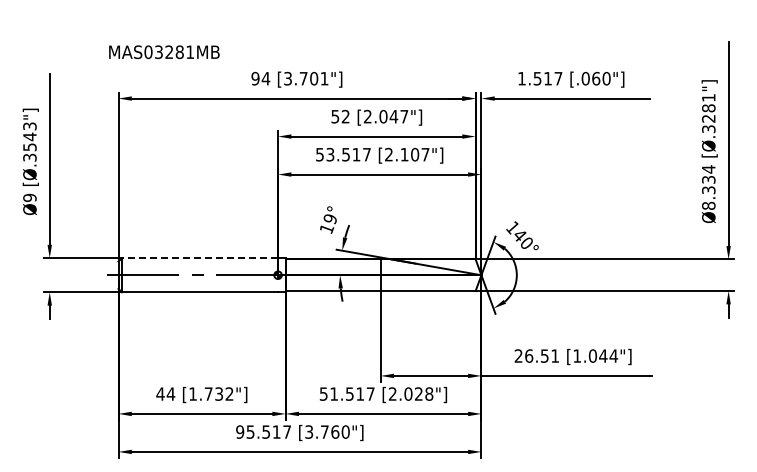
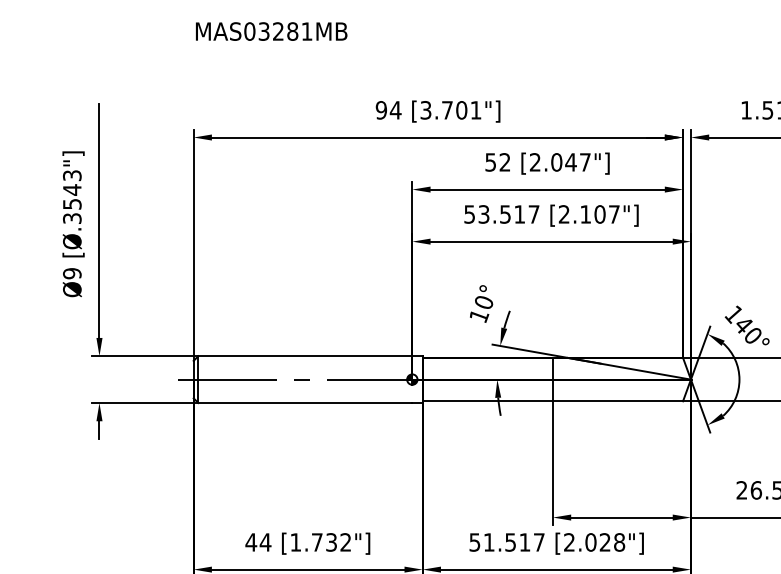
text: (164, 52) -> (271, 31), moved
text: (329, 220) -> (482, 304), 19° -> 10°
line: (199, 258) -> (304, 356), dashed -> solid

